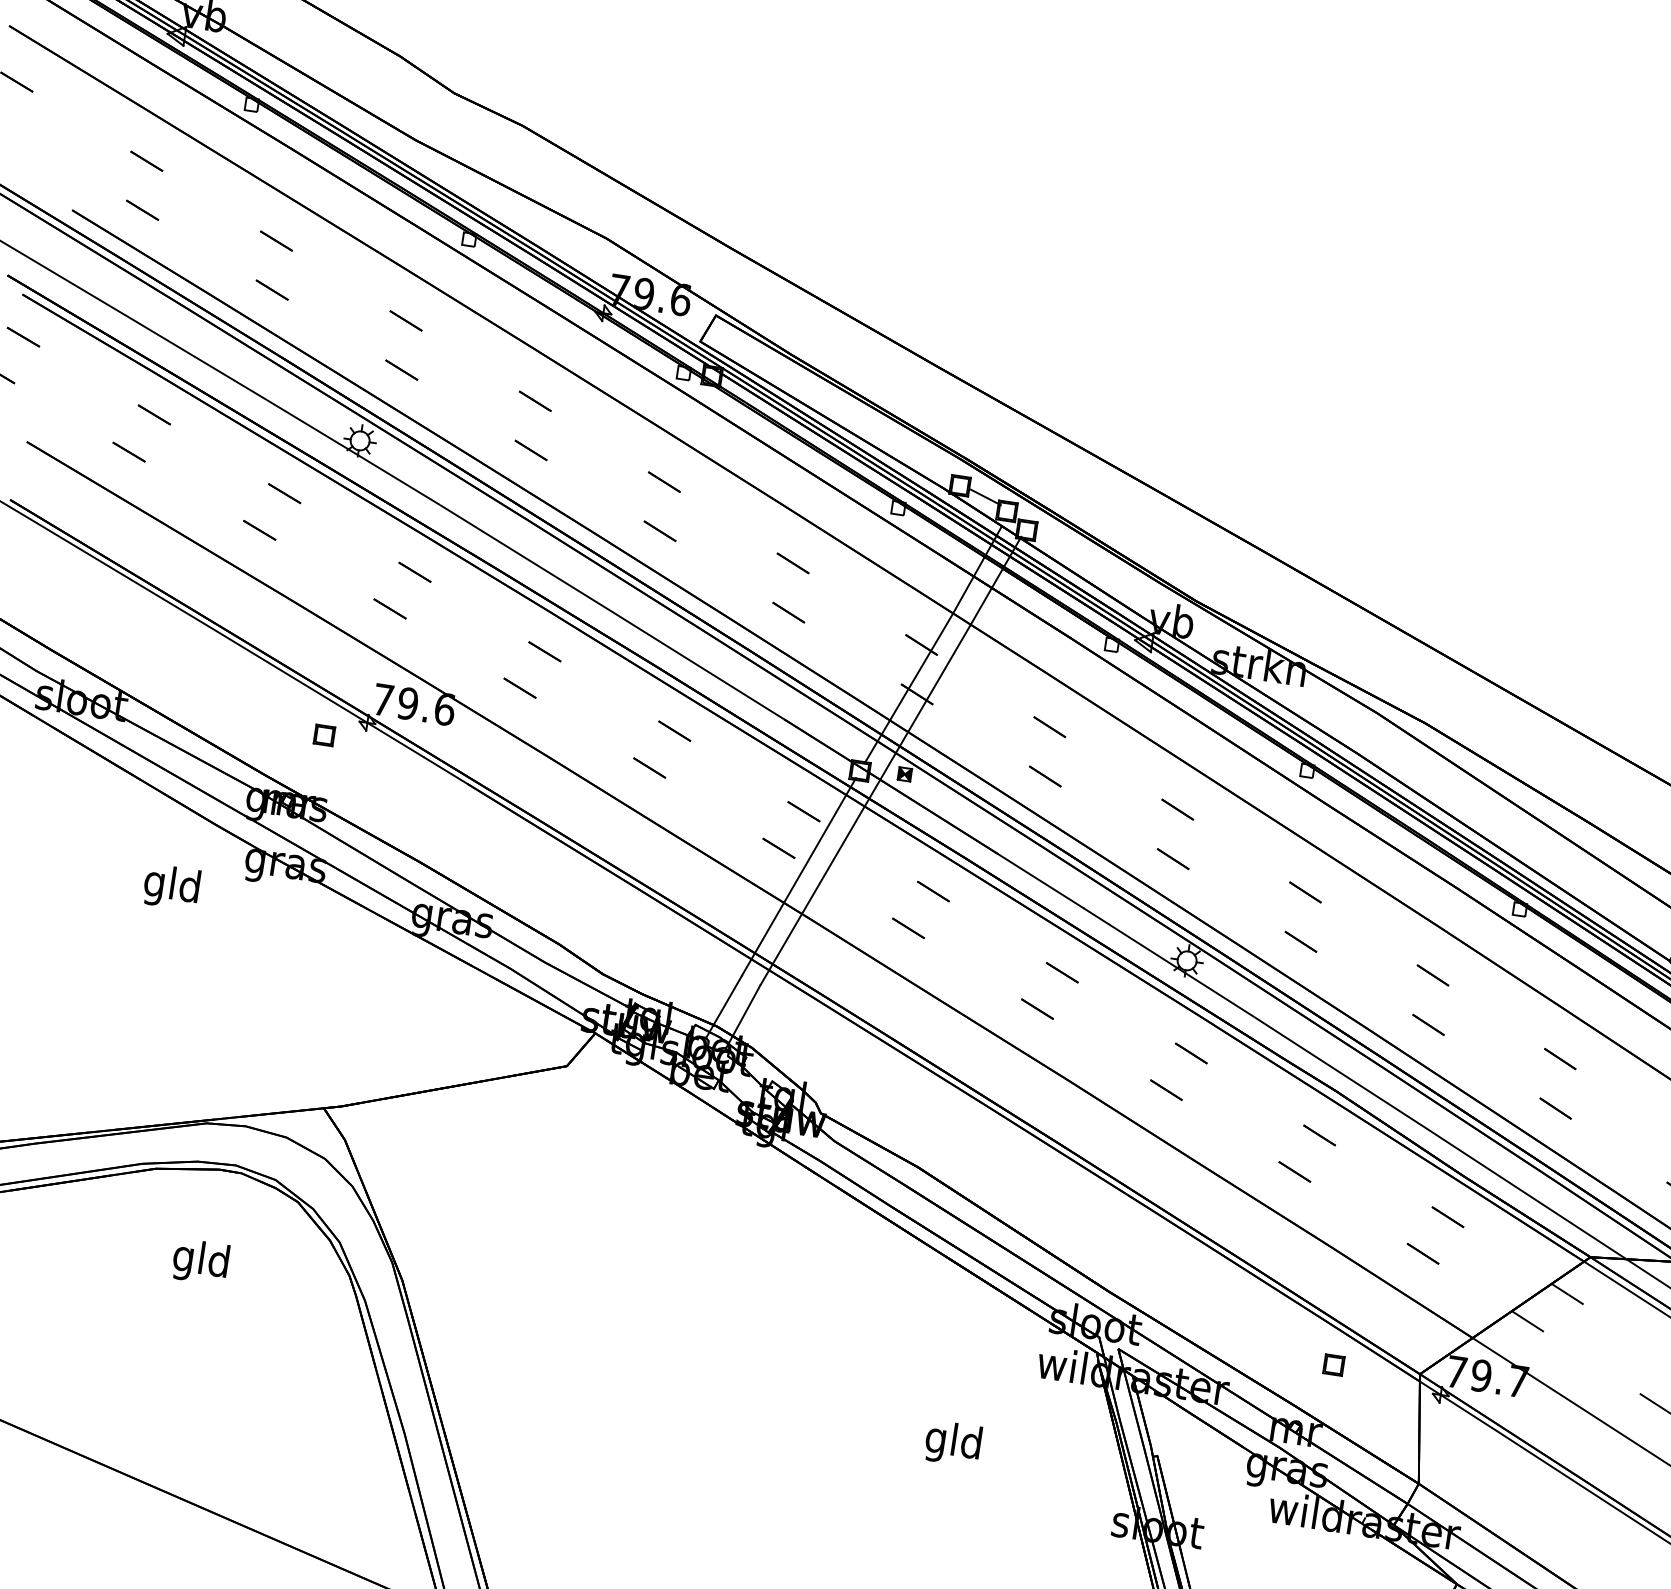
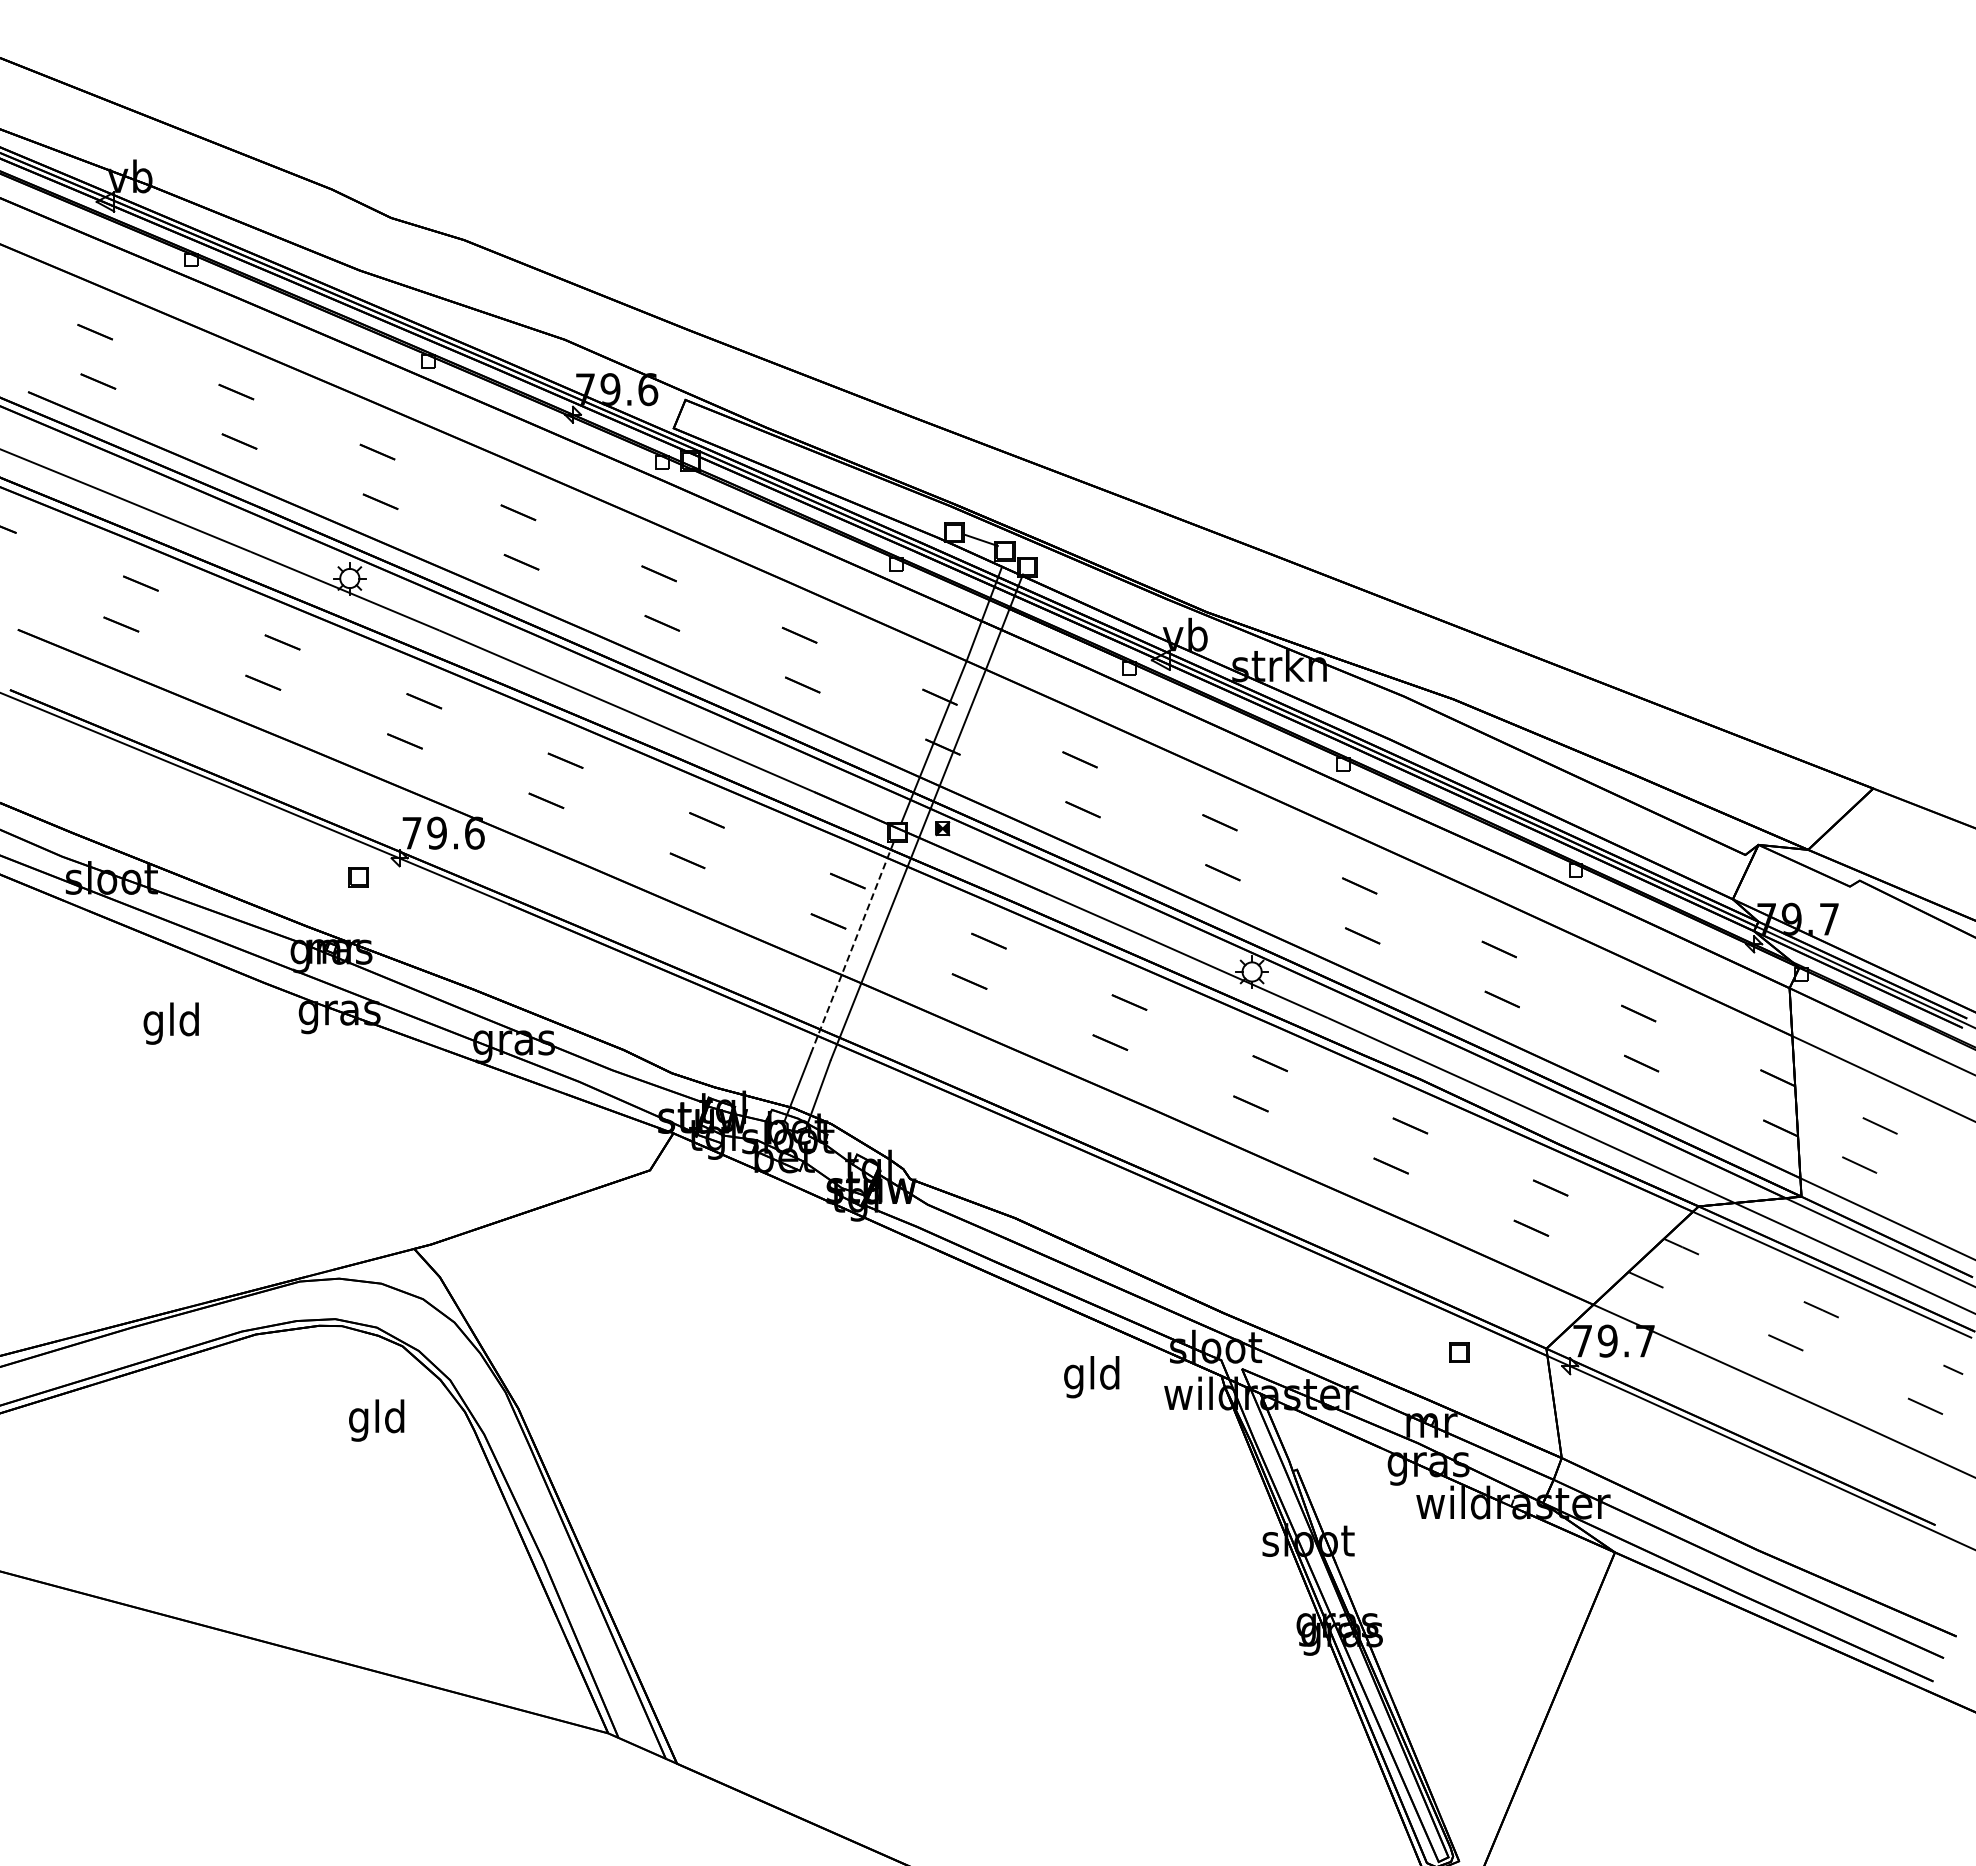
line: (798, 876) -> (852, 946), solid -> dashed
text: (170, 886) -> (170, 1023), moved
text: (200, 1261) -> (376, 1420), moved
text: (952, 1443) -> (1091, 1377), moved

